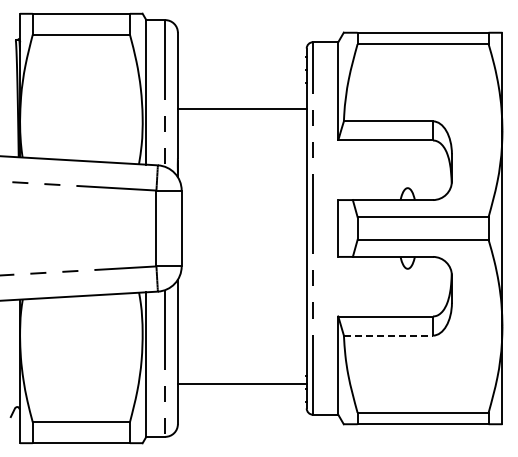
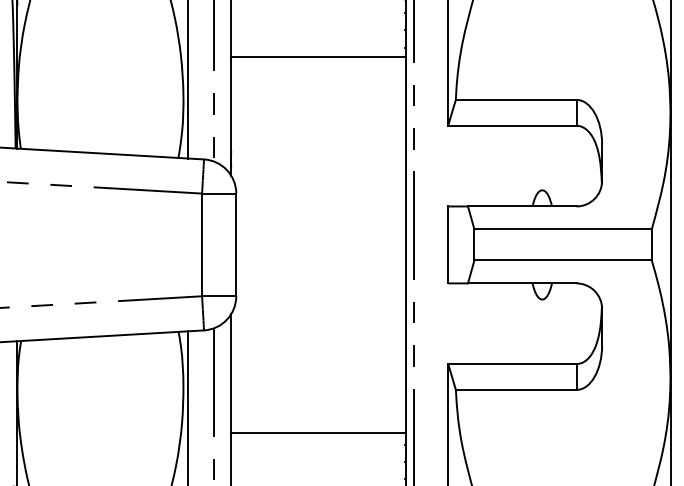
line: (241, 108) -> (317, 56), moved
line: (388, 335) -> (516, 389), dashed -> solid
line: (241, 384) -> (317, 433), moved

